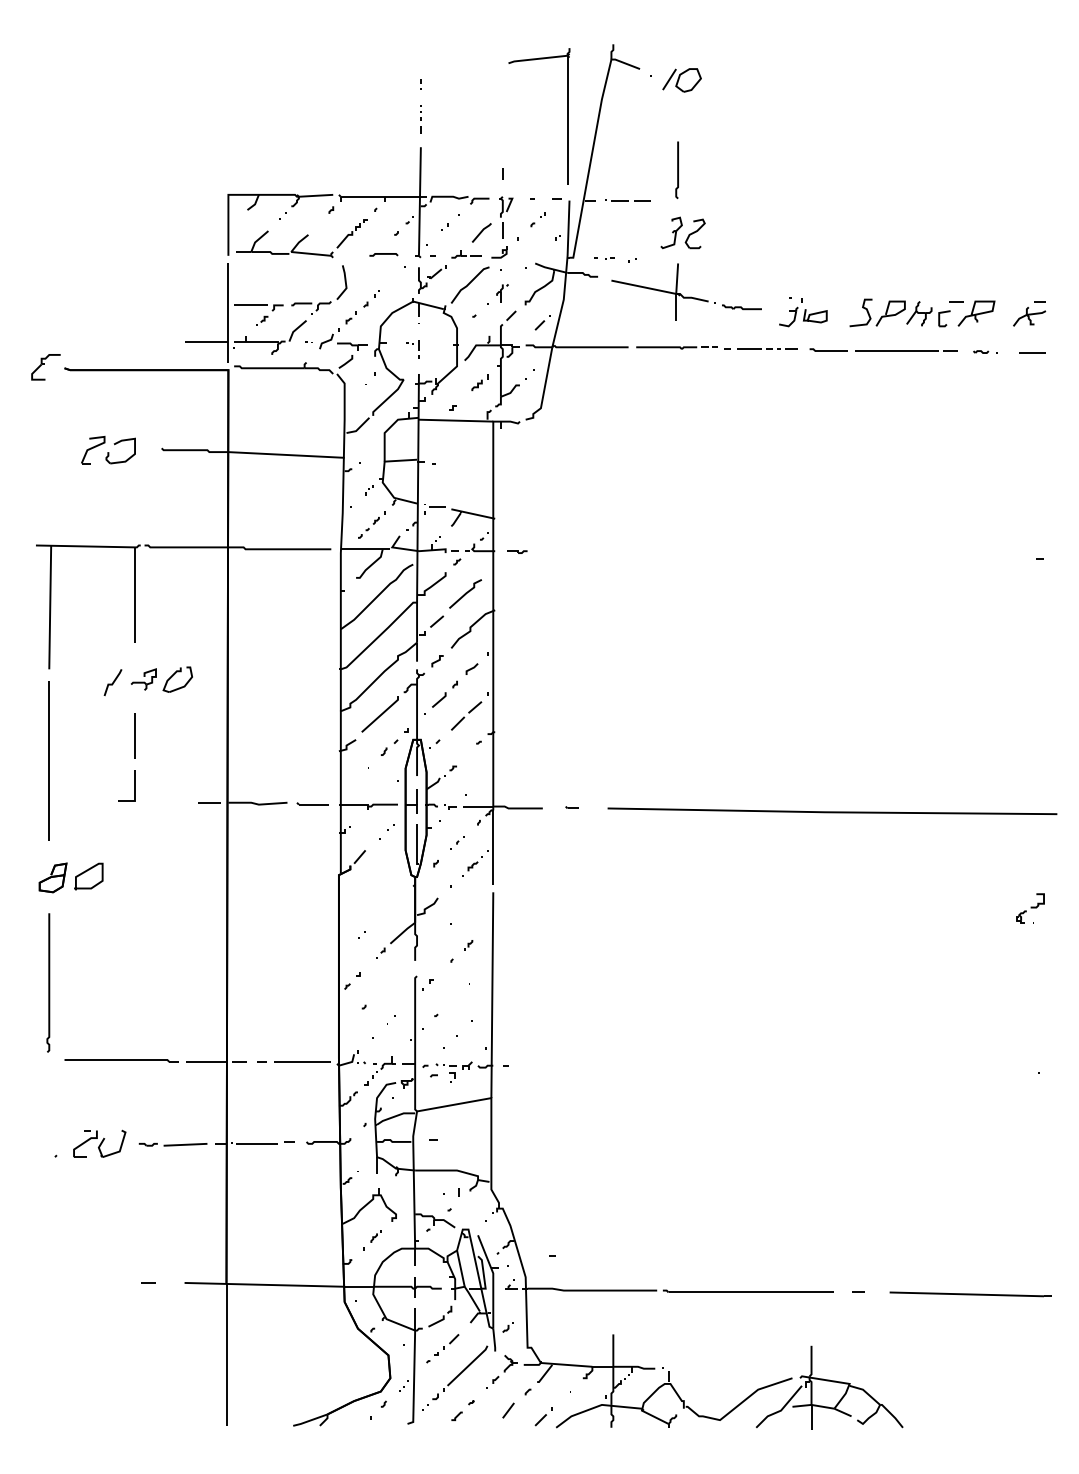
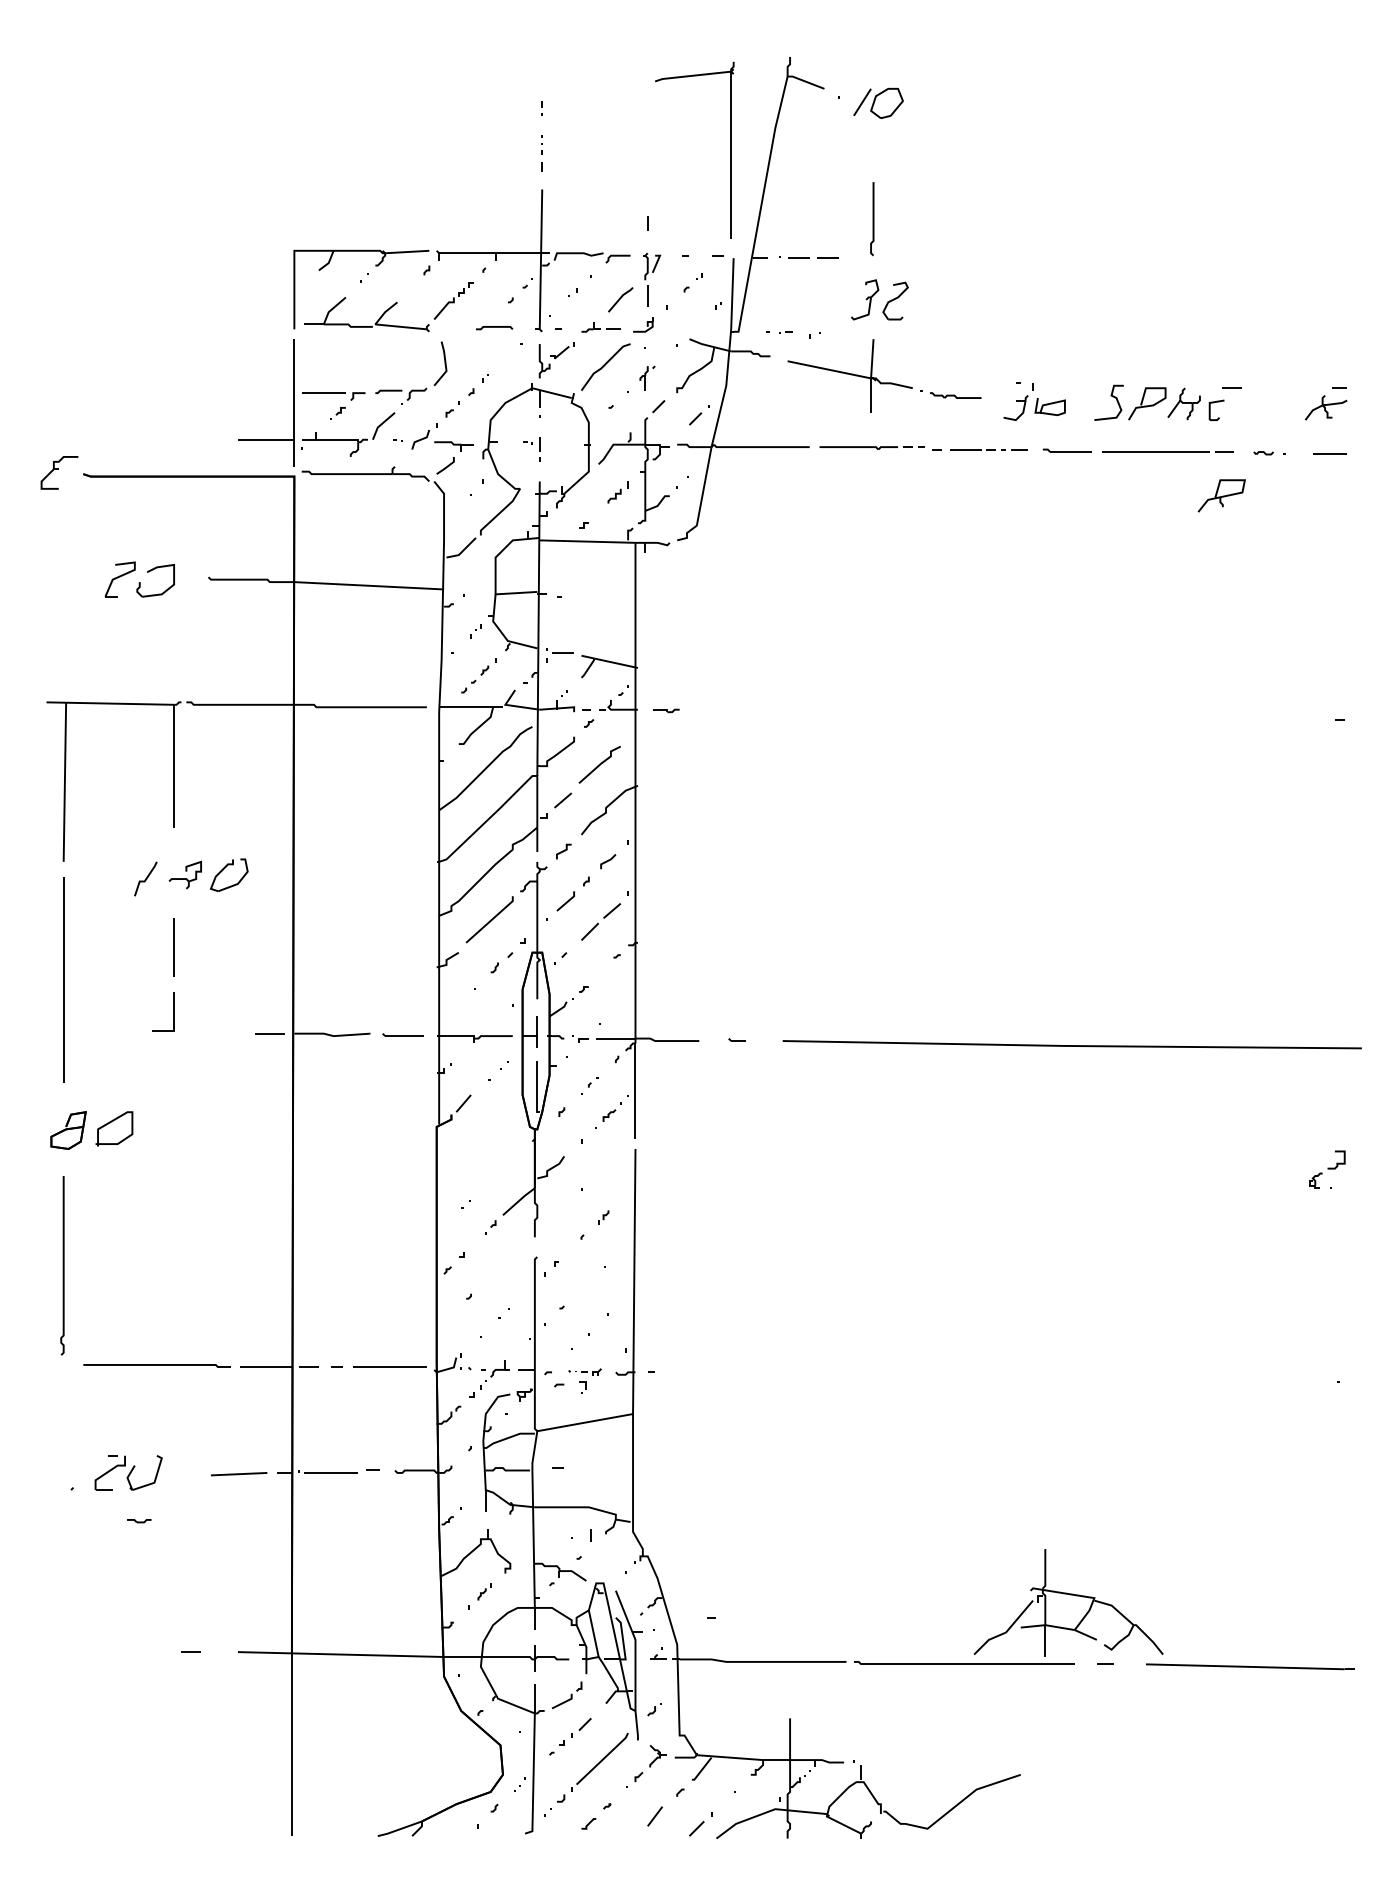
part: (976, 313) -> (1221, 495), moved
part: (453, 1065) -> (584, 1371), size x0.7
part: (148, 1145) -> (139, 1521), moved
part: (829, 1387) -> (1068, 1602), moved

